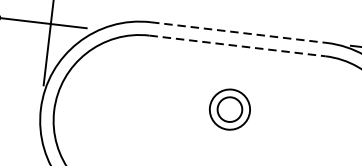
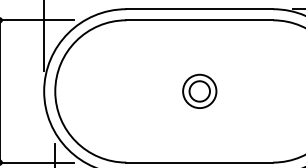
line: (239, 33) -> (200, 9), dashed -> solid
line: (238, 46) -> (200, 20), dashed -> solid
part: (229, 108) -> (199, 90), moved

